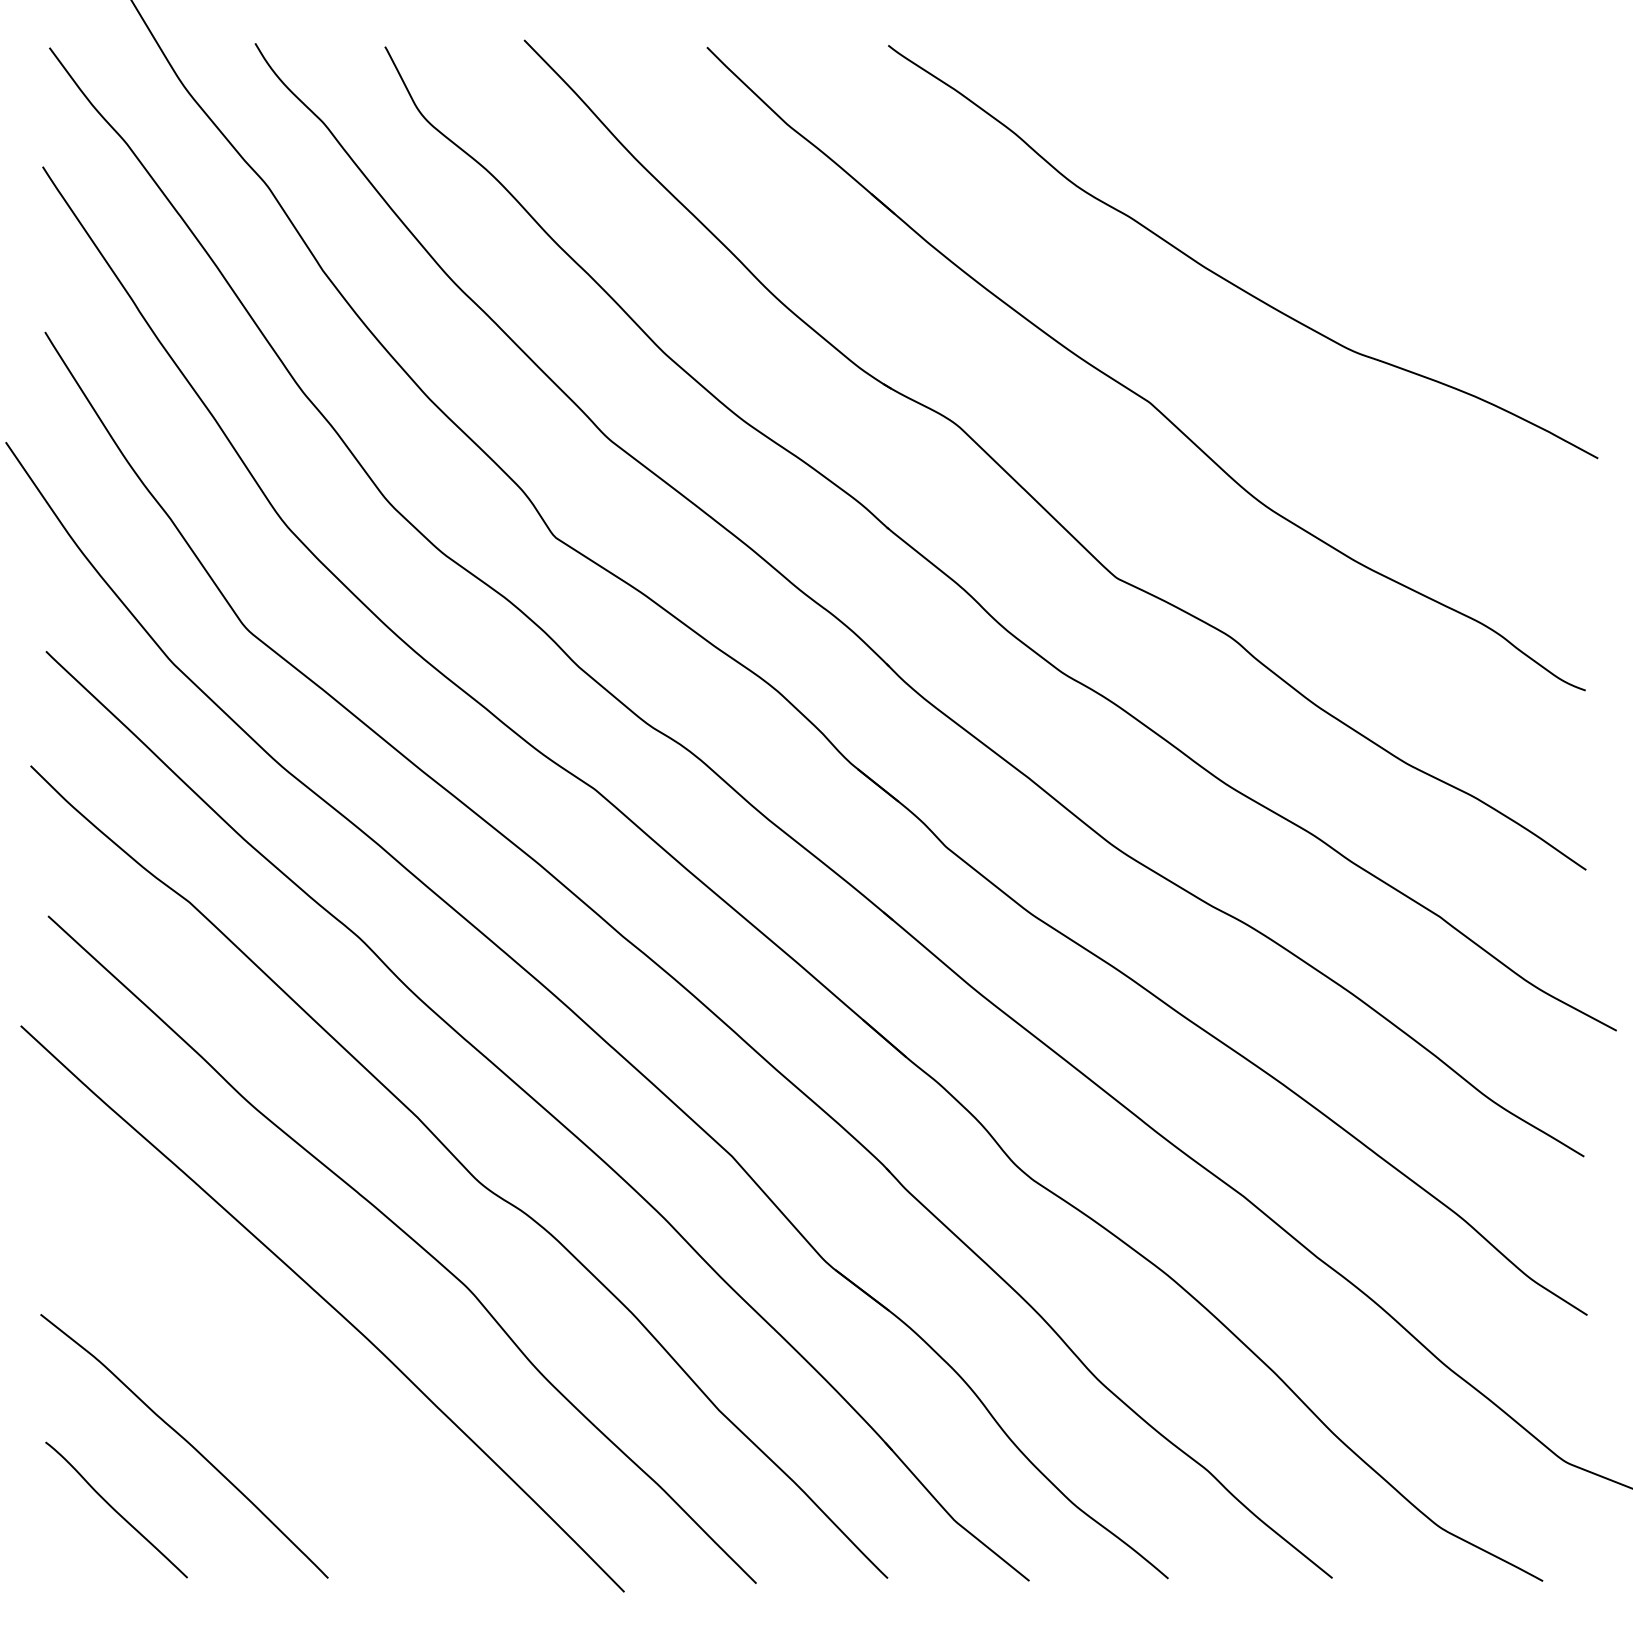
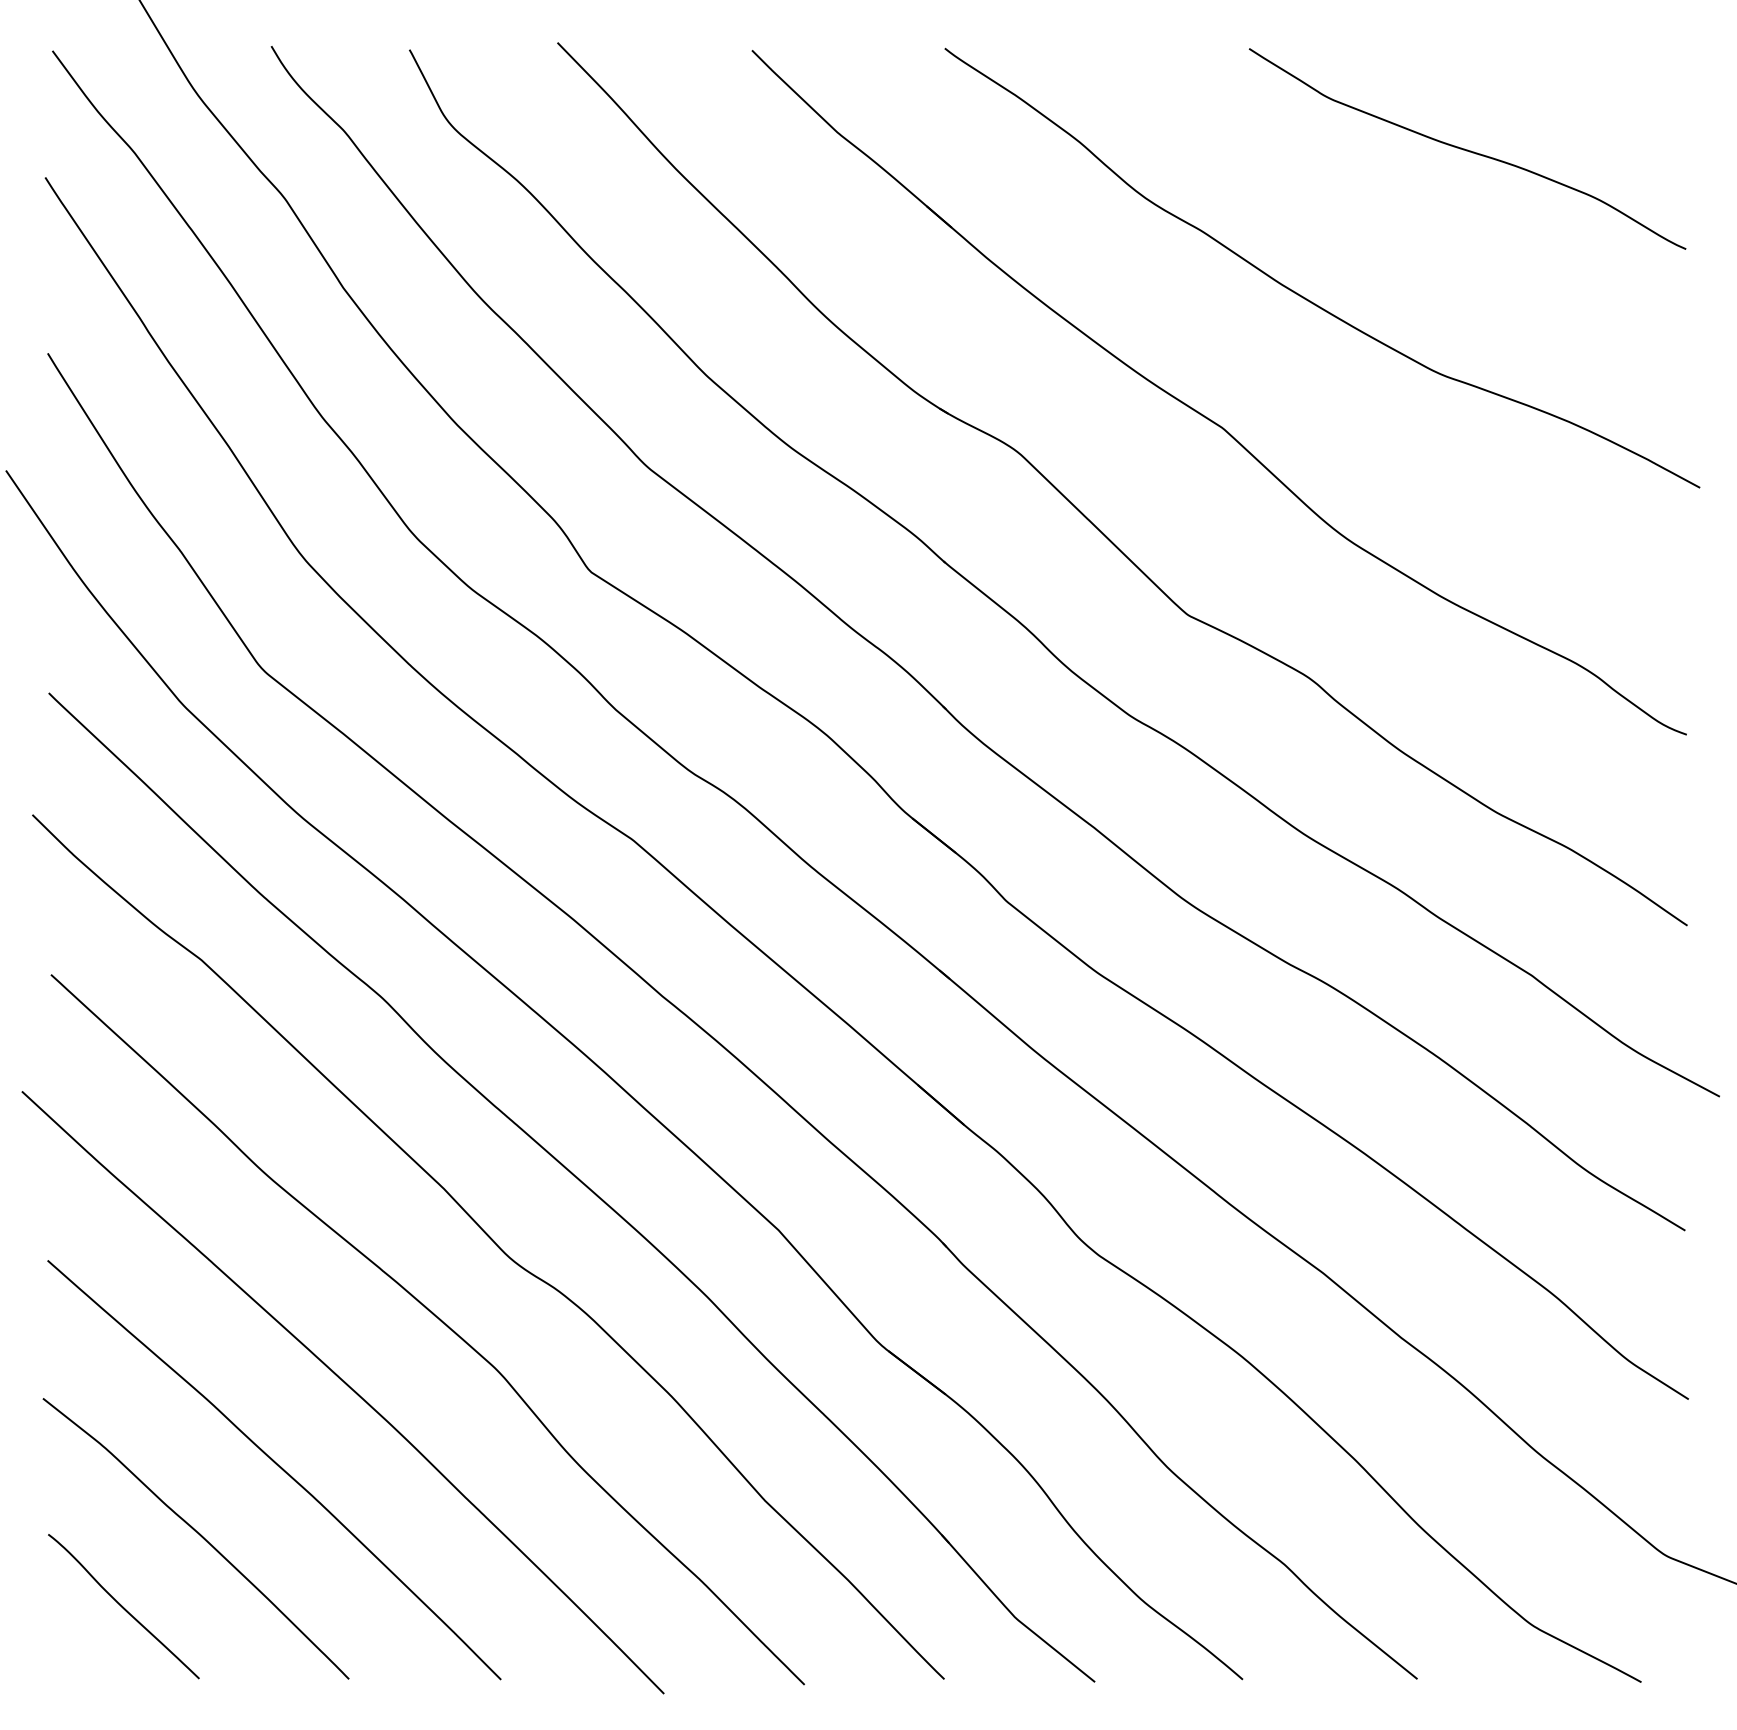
curve: (1379, 140) -> (1467, 149), added
curve: (260, 1377) -> (276, 1465), added

